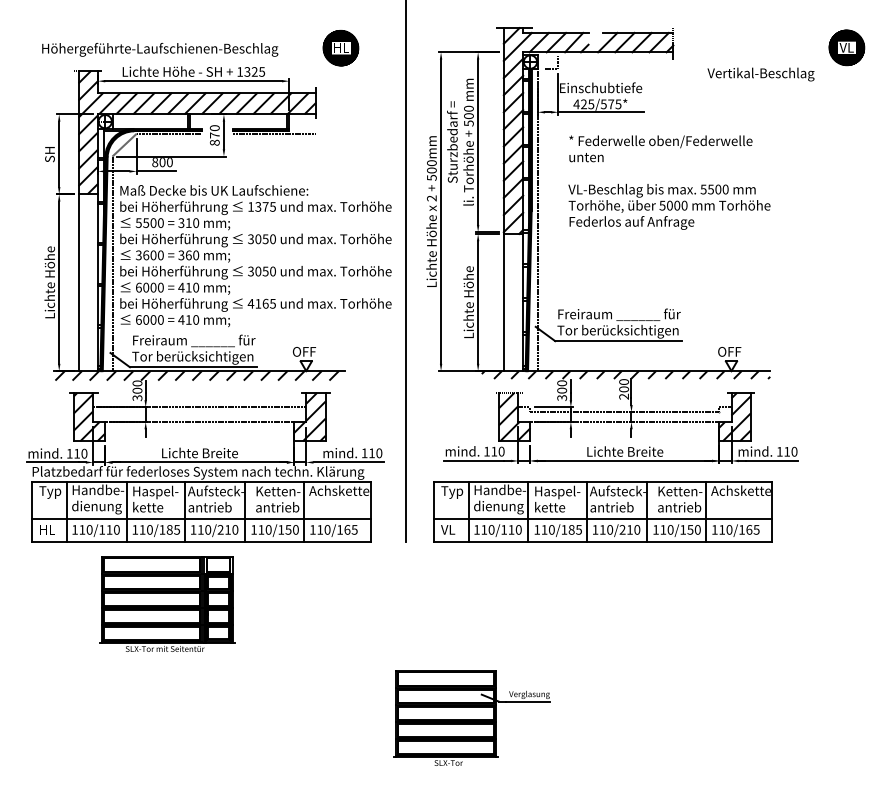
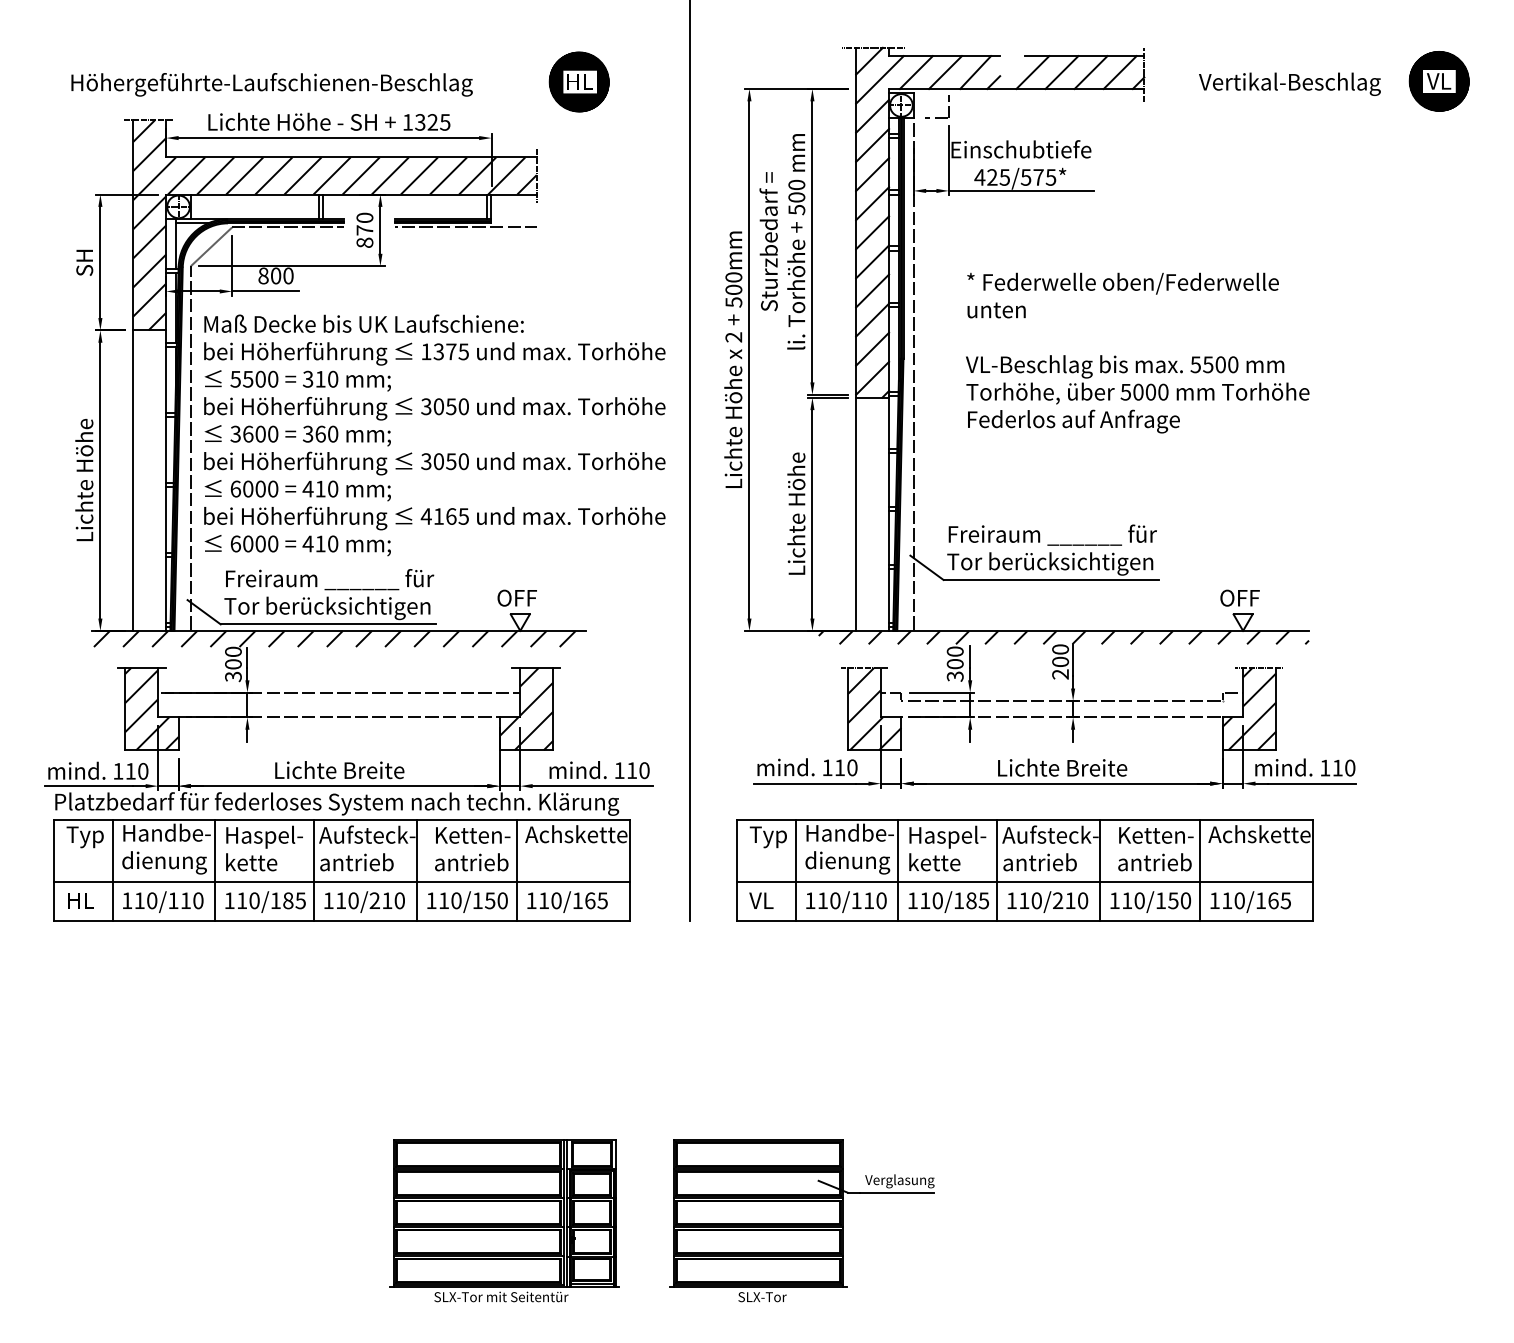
text: (760, 74) -> (1289, 84), moved
text: (669, 182) -> (1137, 352), moved
part: (167, 603) -> (505, 1219), moved

